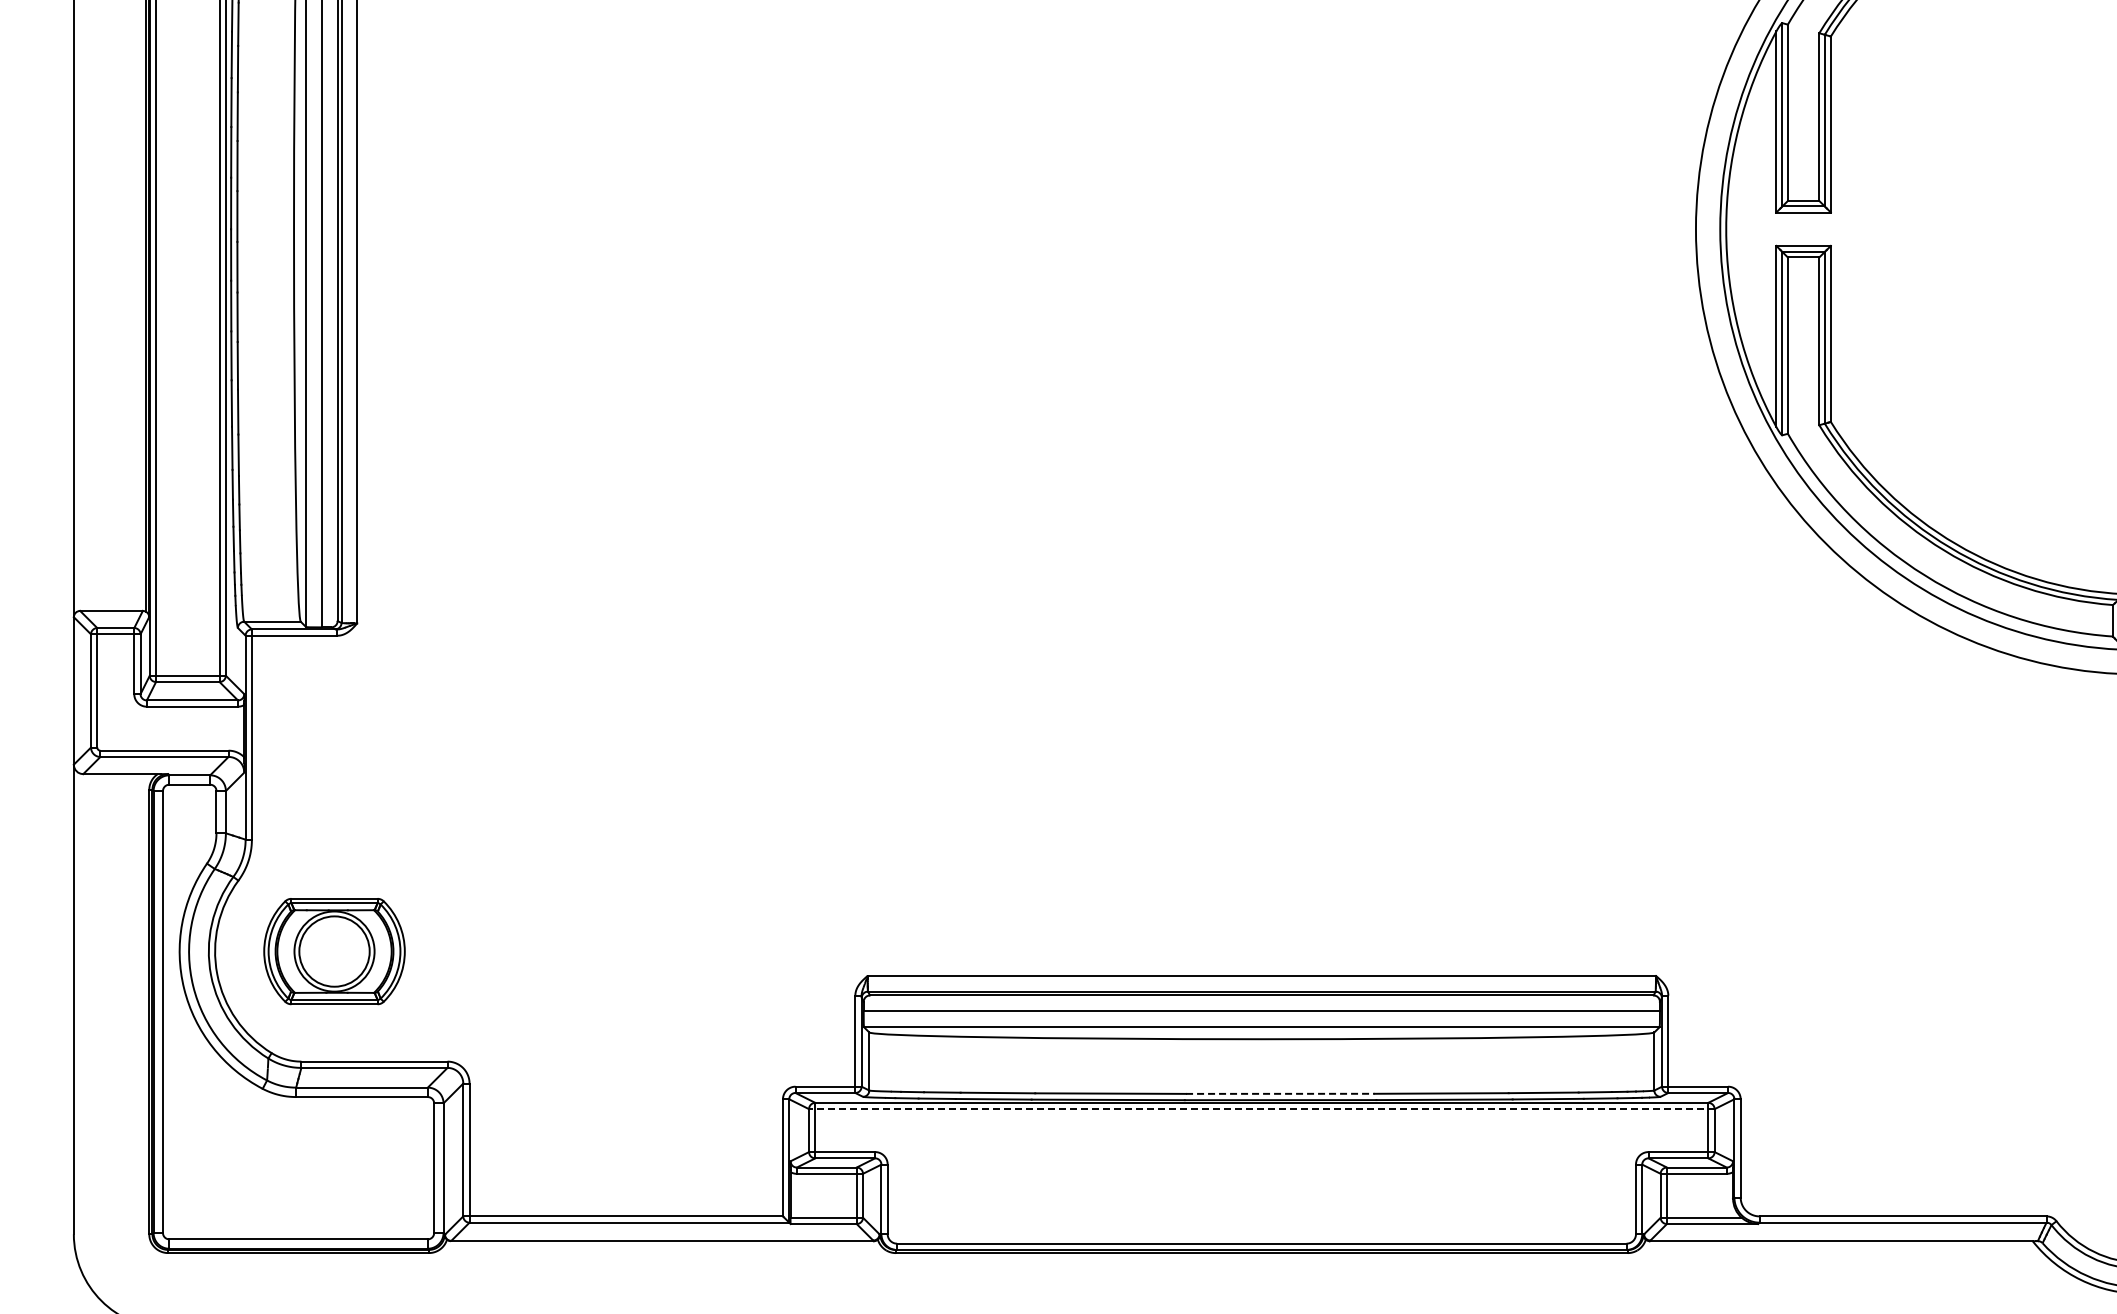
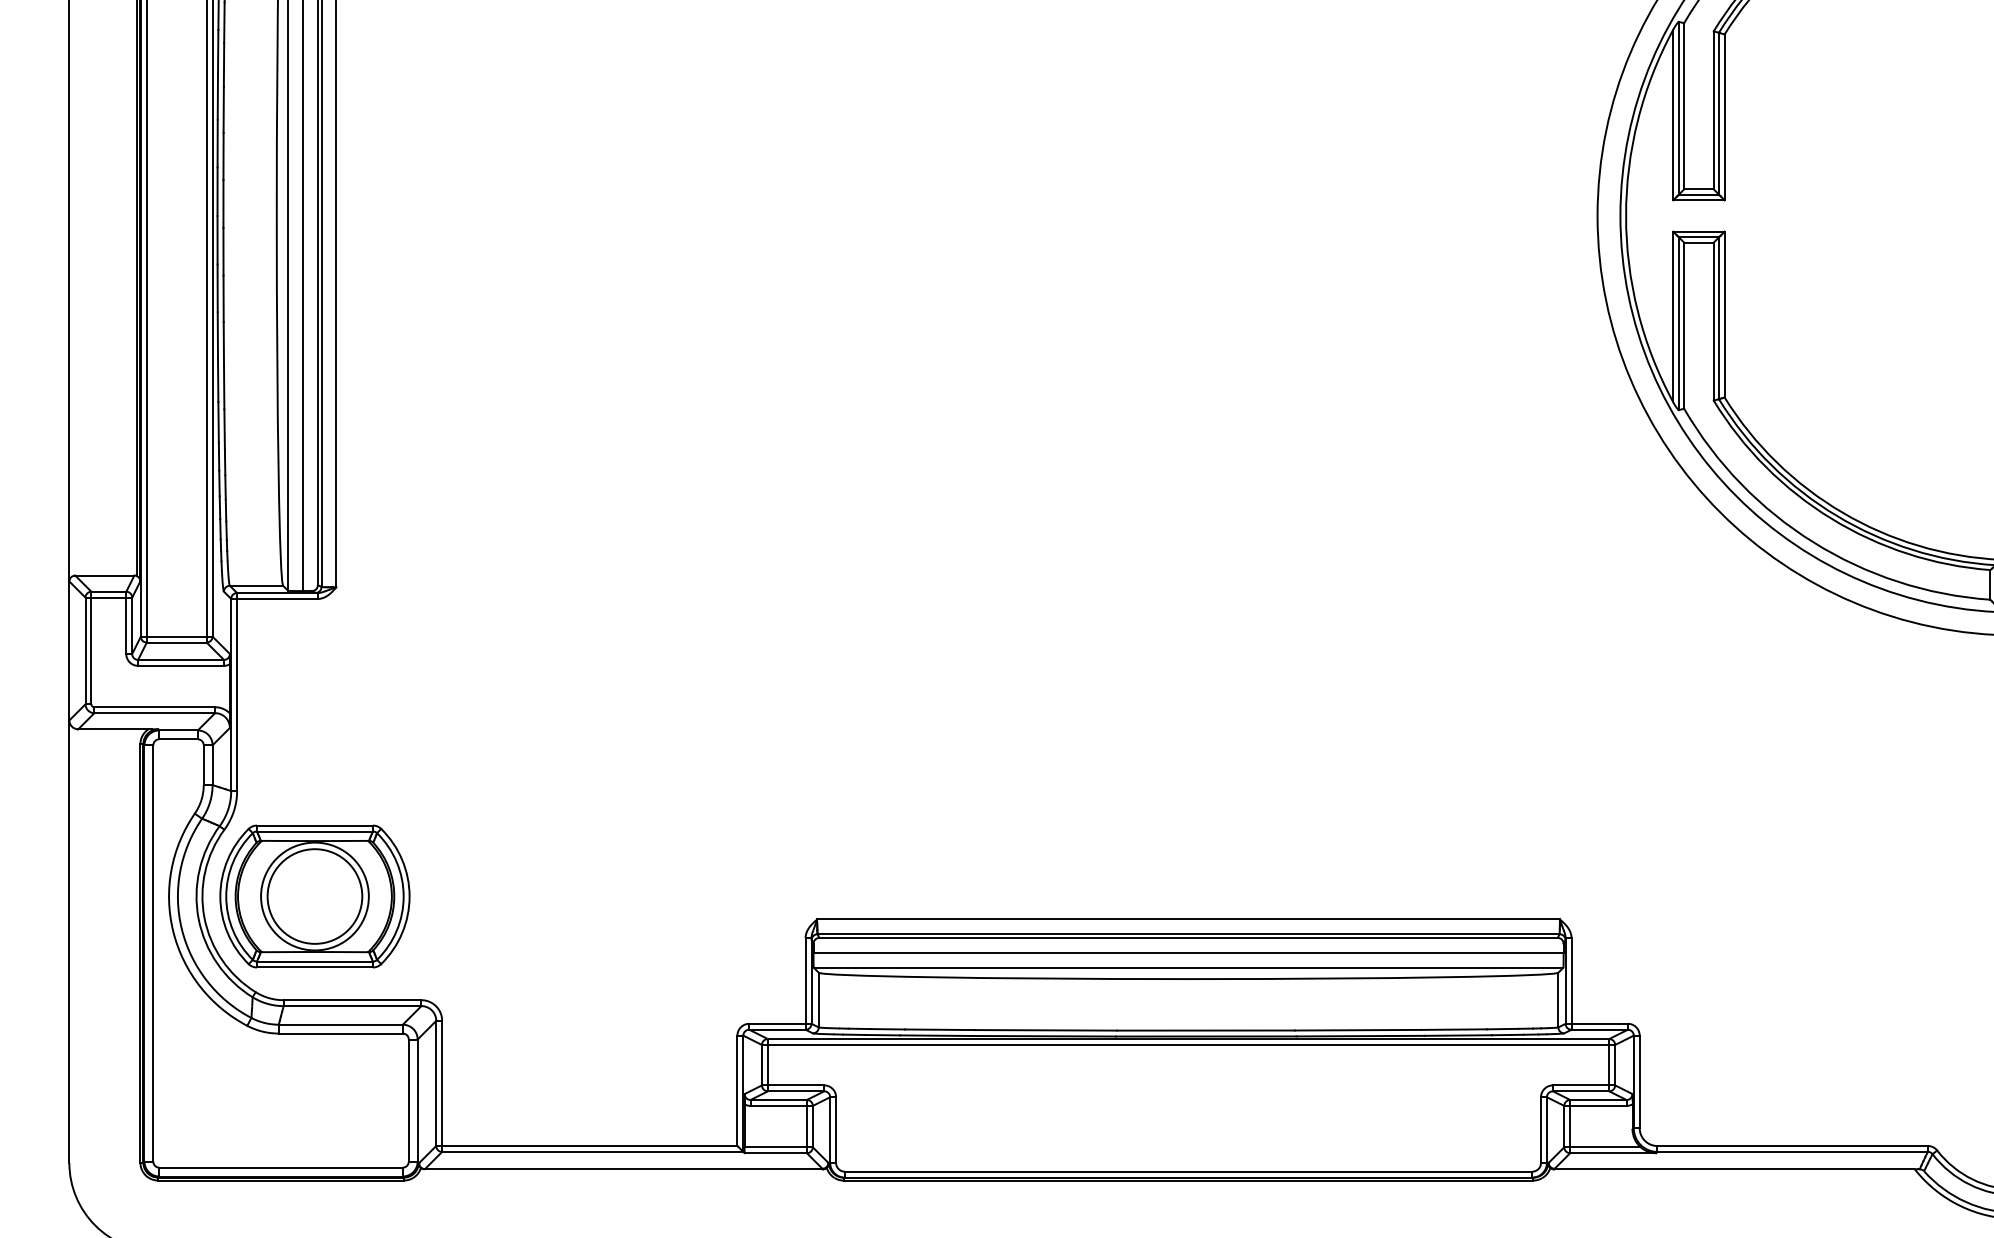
part: (334, 951) -> (314, 896), size x1.43
line: (1280, 1093) -> (1206, 1030), dashed -> solid
line: (1261, 1109) -> (1188, 1045), dashed -> solid

